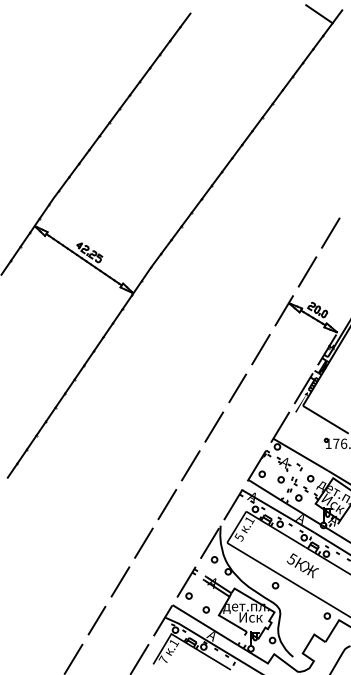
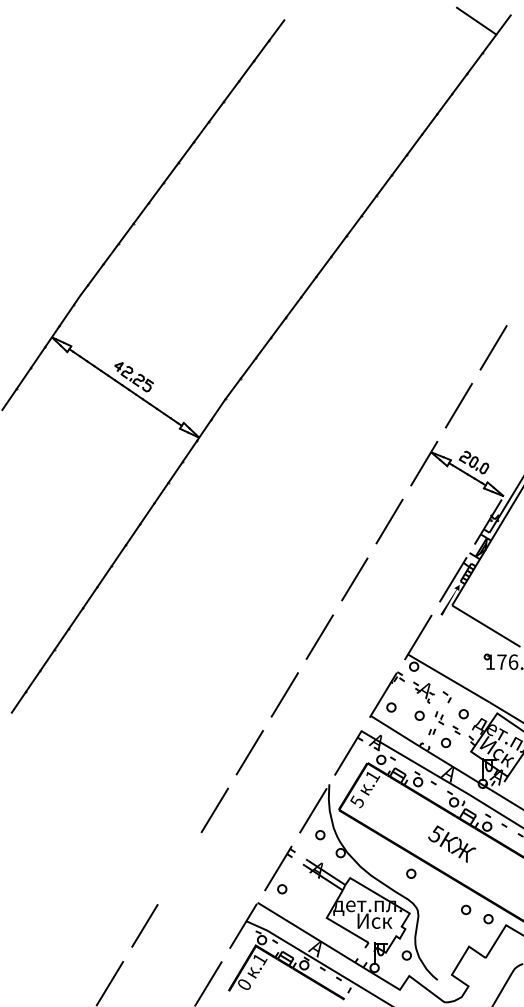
line: (120, 581) -> (179, 867), removed
part: (205, 609) -> (464, 909), moved
text: (162, 659) -> (242, 983), 7 -> 0

